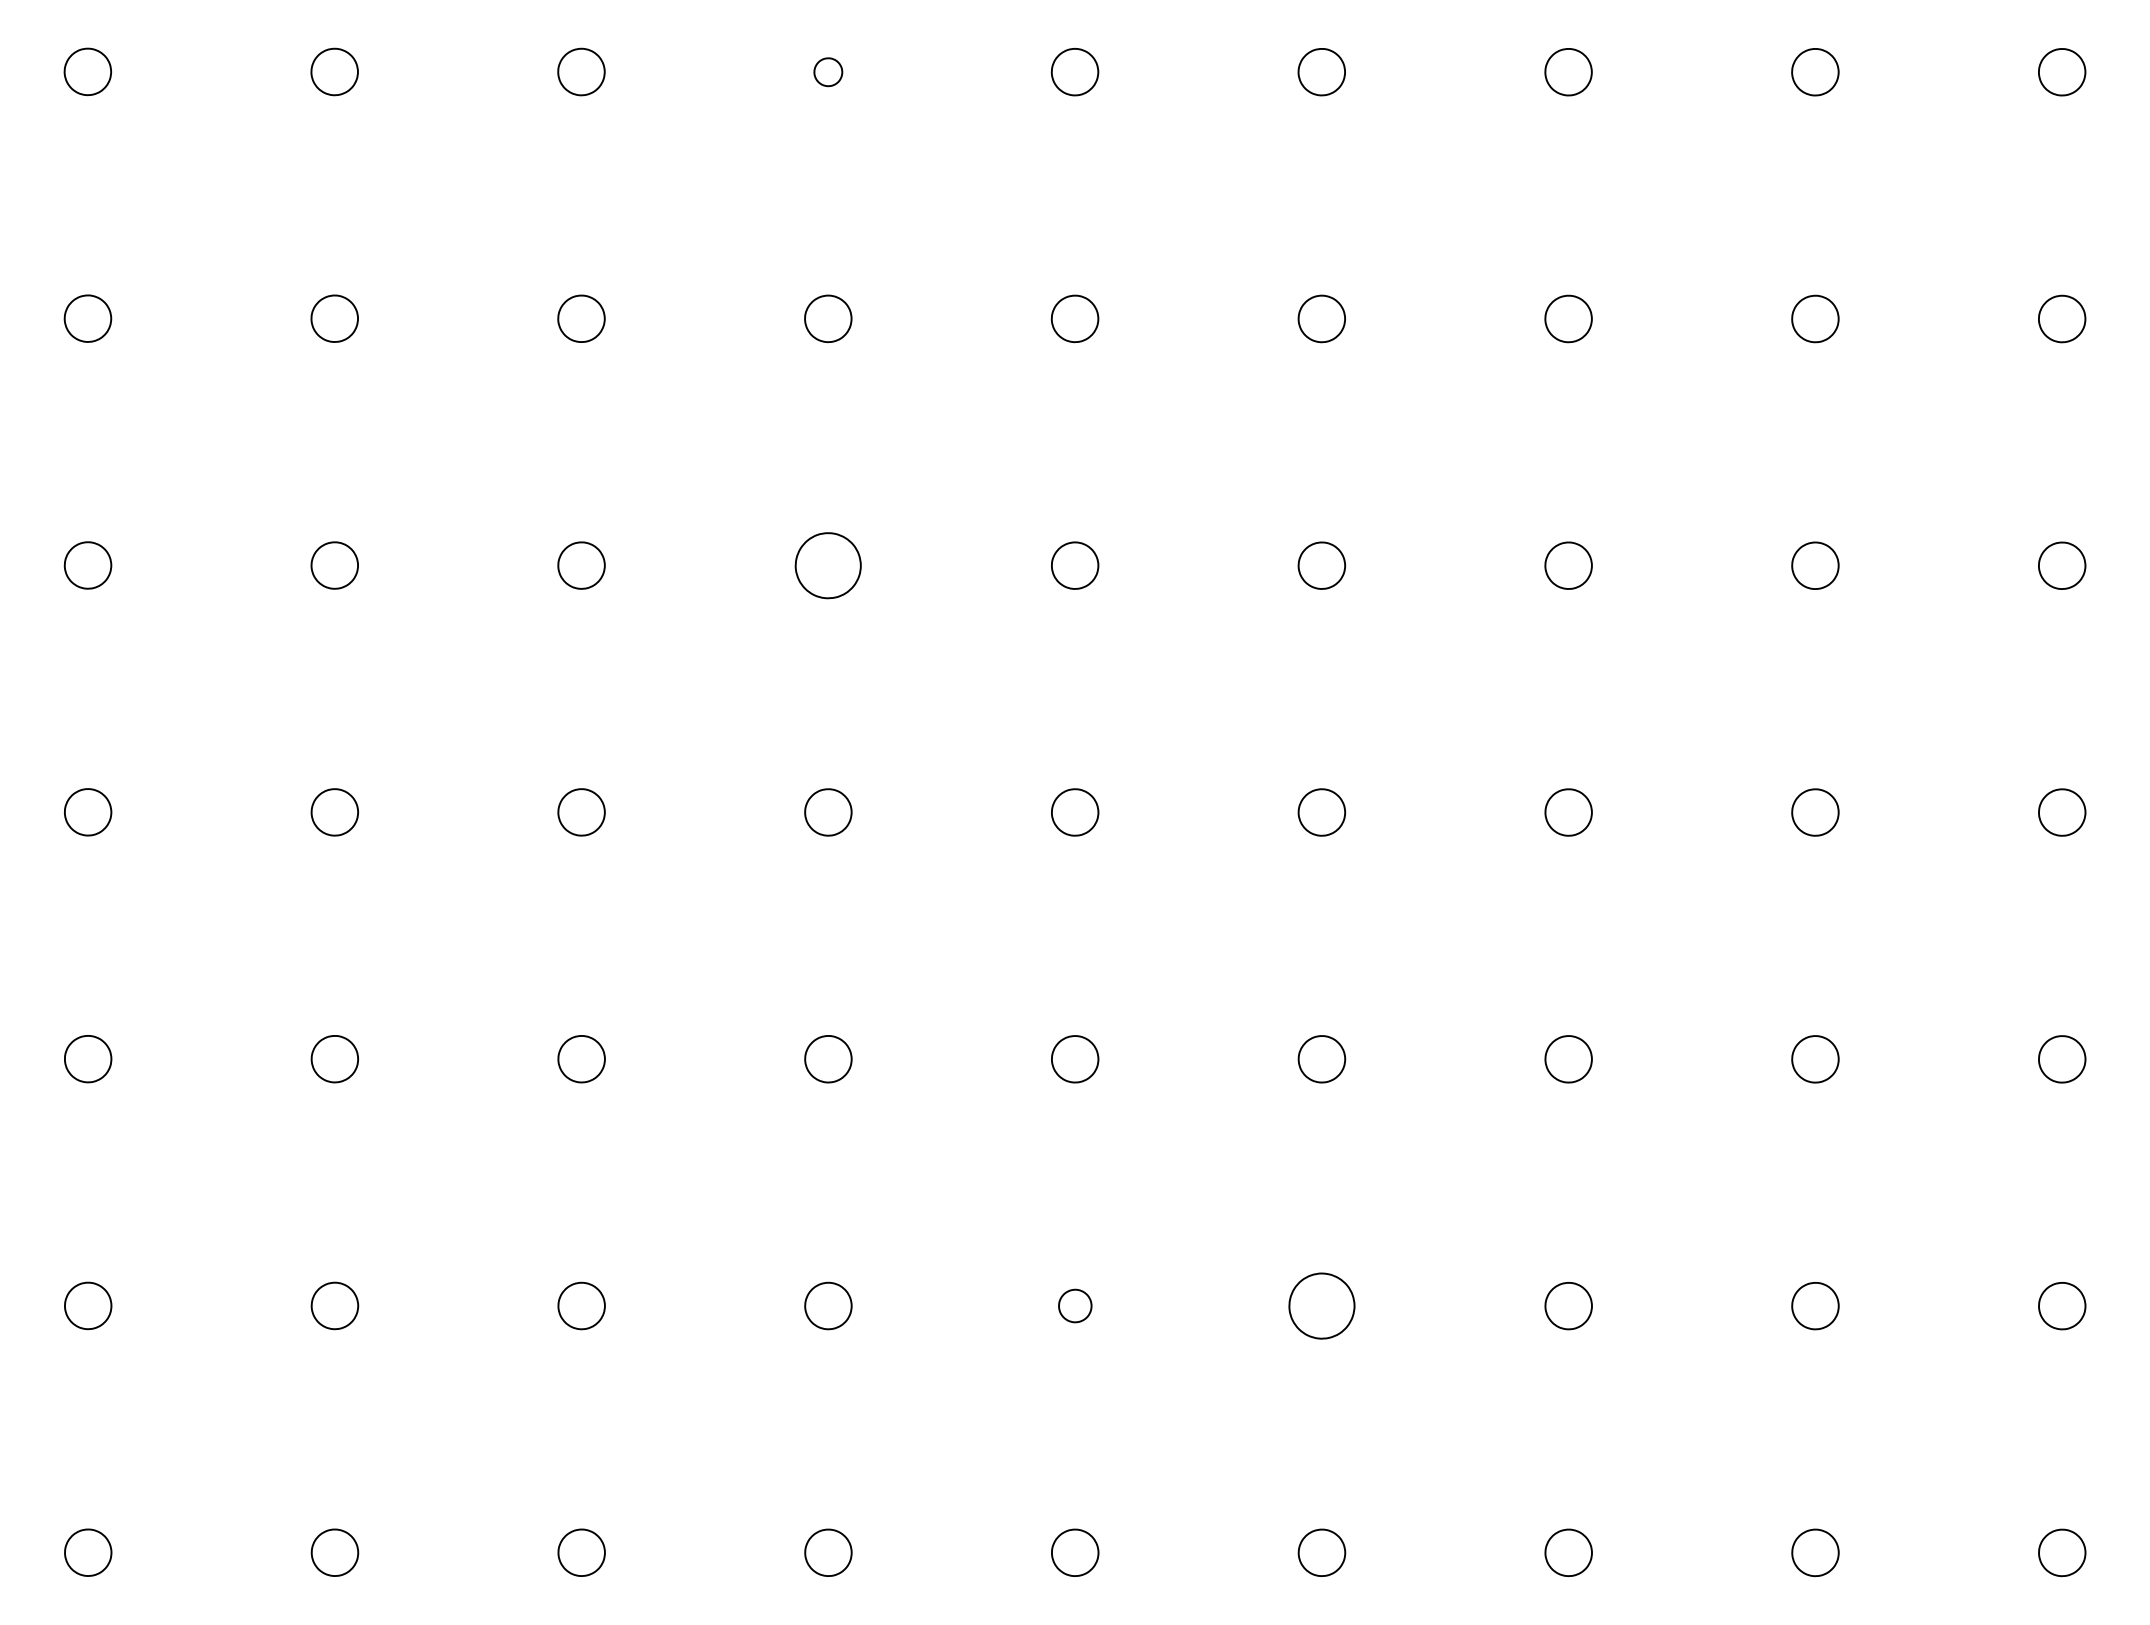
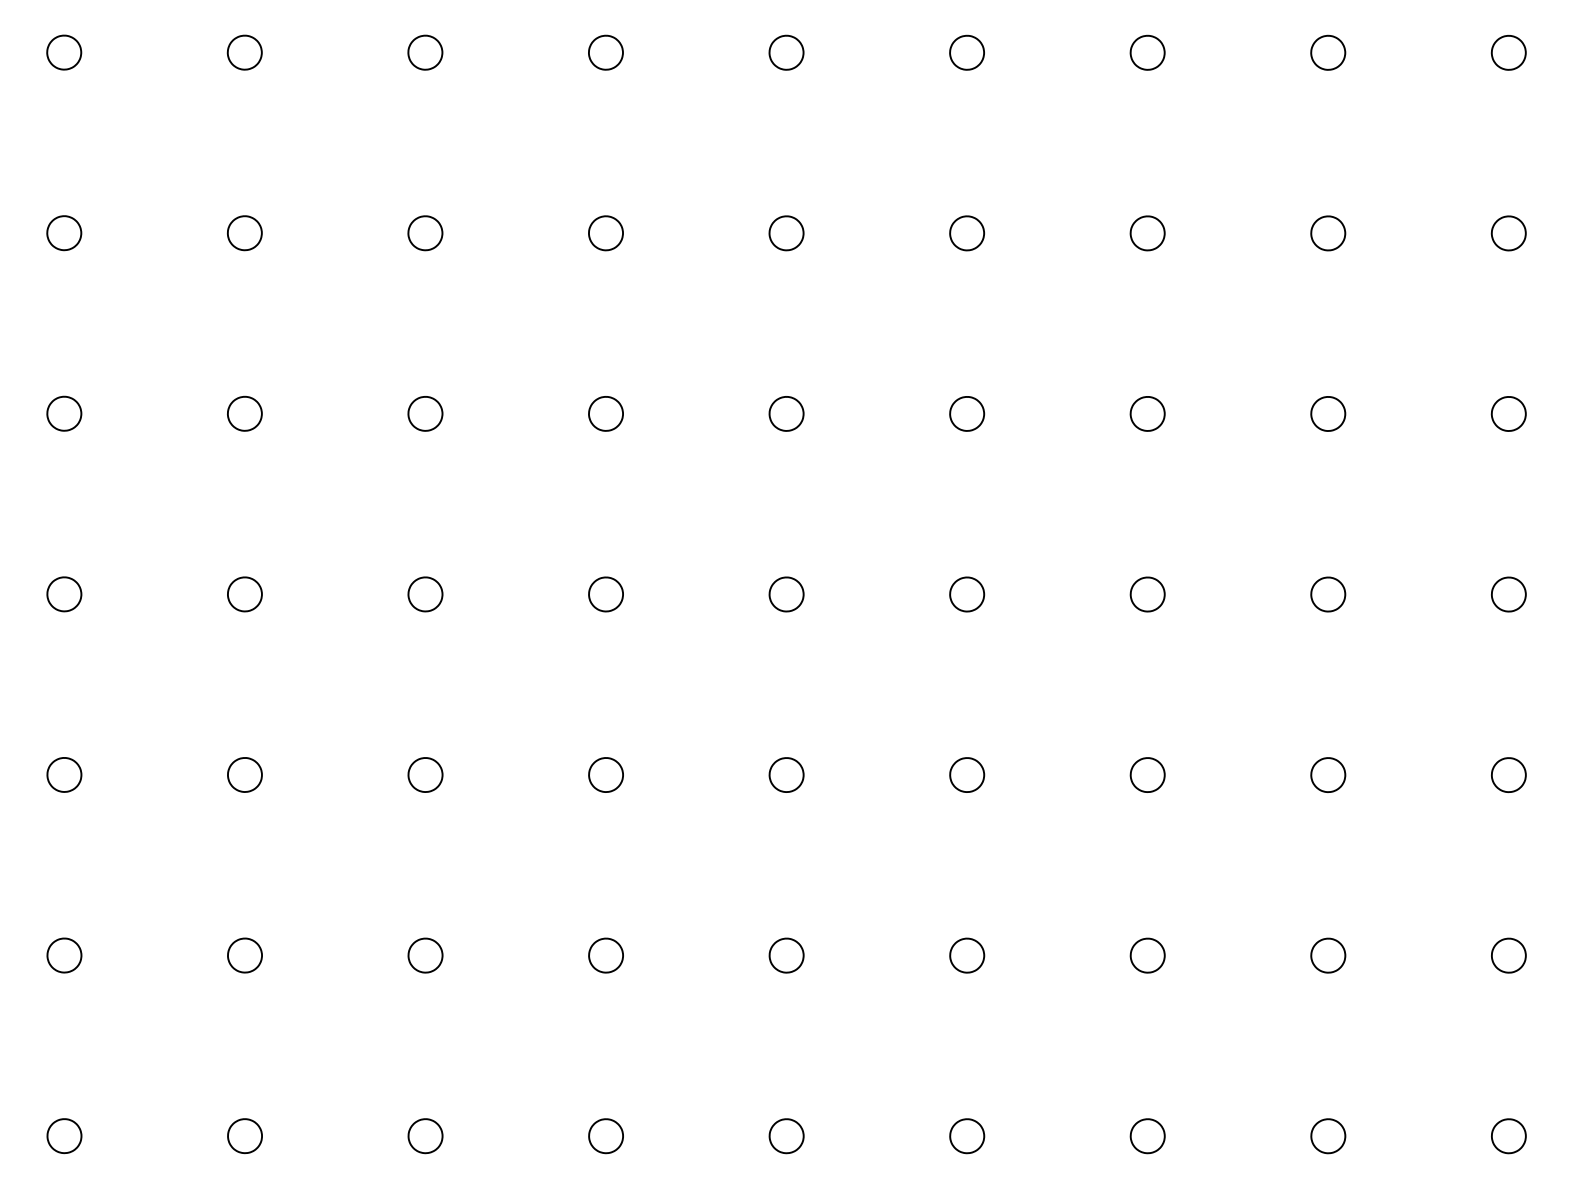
part: (828, 72) -> (606, 53), size x1.67
part: (828, 565) -> (606, 413), size x0.71
part: (1075, 1305) -> (786, 955), size x1.43
part: (1321, 1305) -> (966, 955), size x0.71

